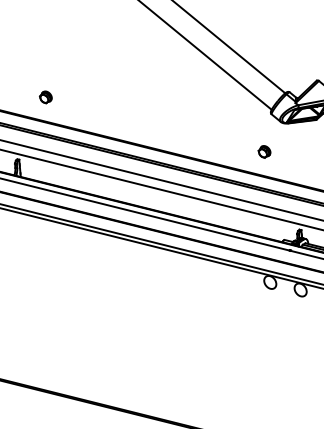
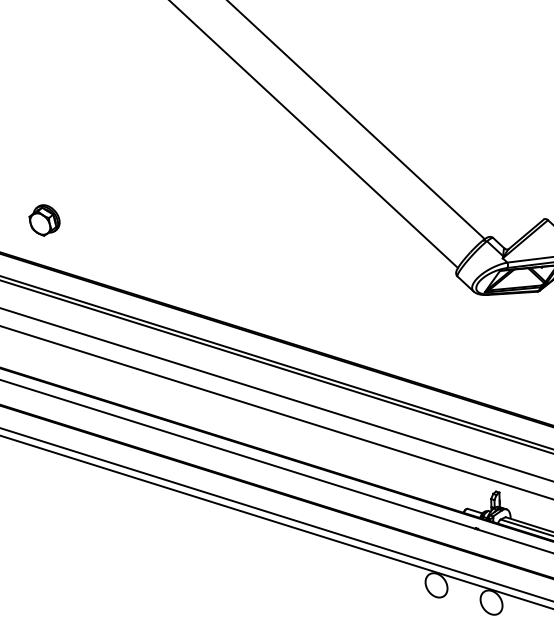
part: (45, 97) -> (43, 220), size x1.4
part: (264, 151) -> (440, 343), removed

